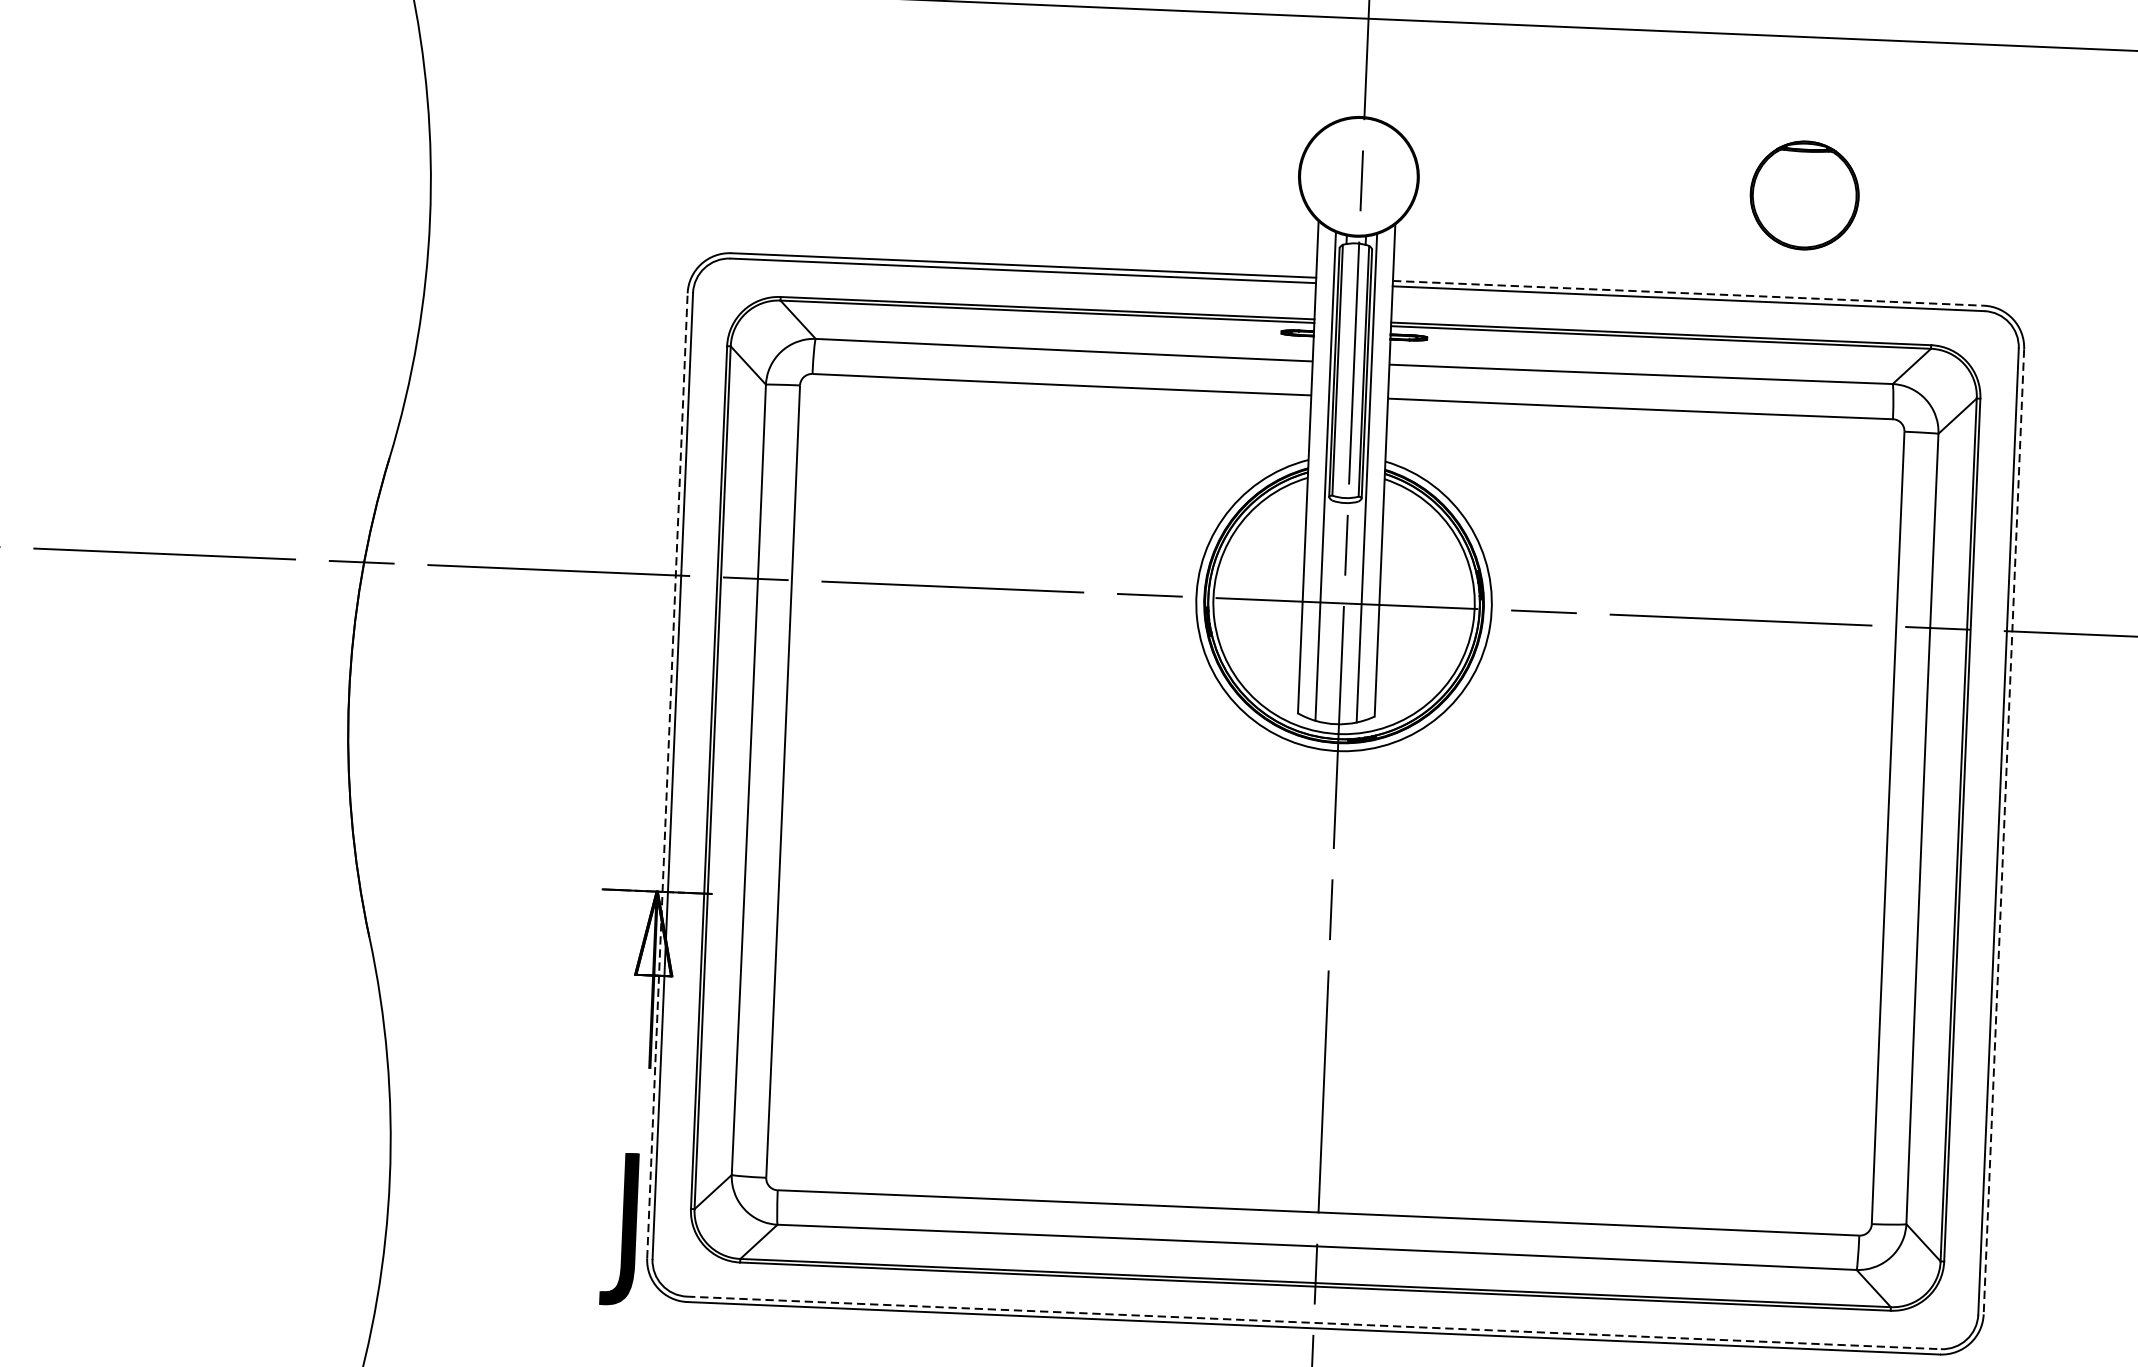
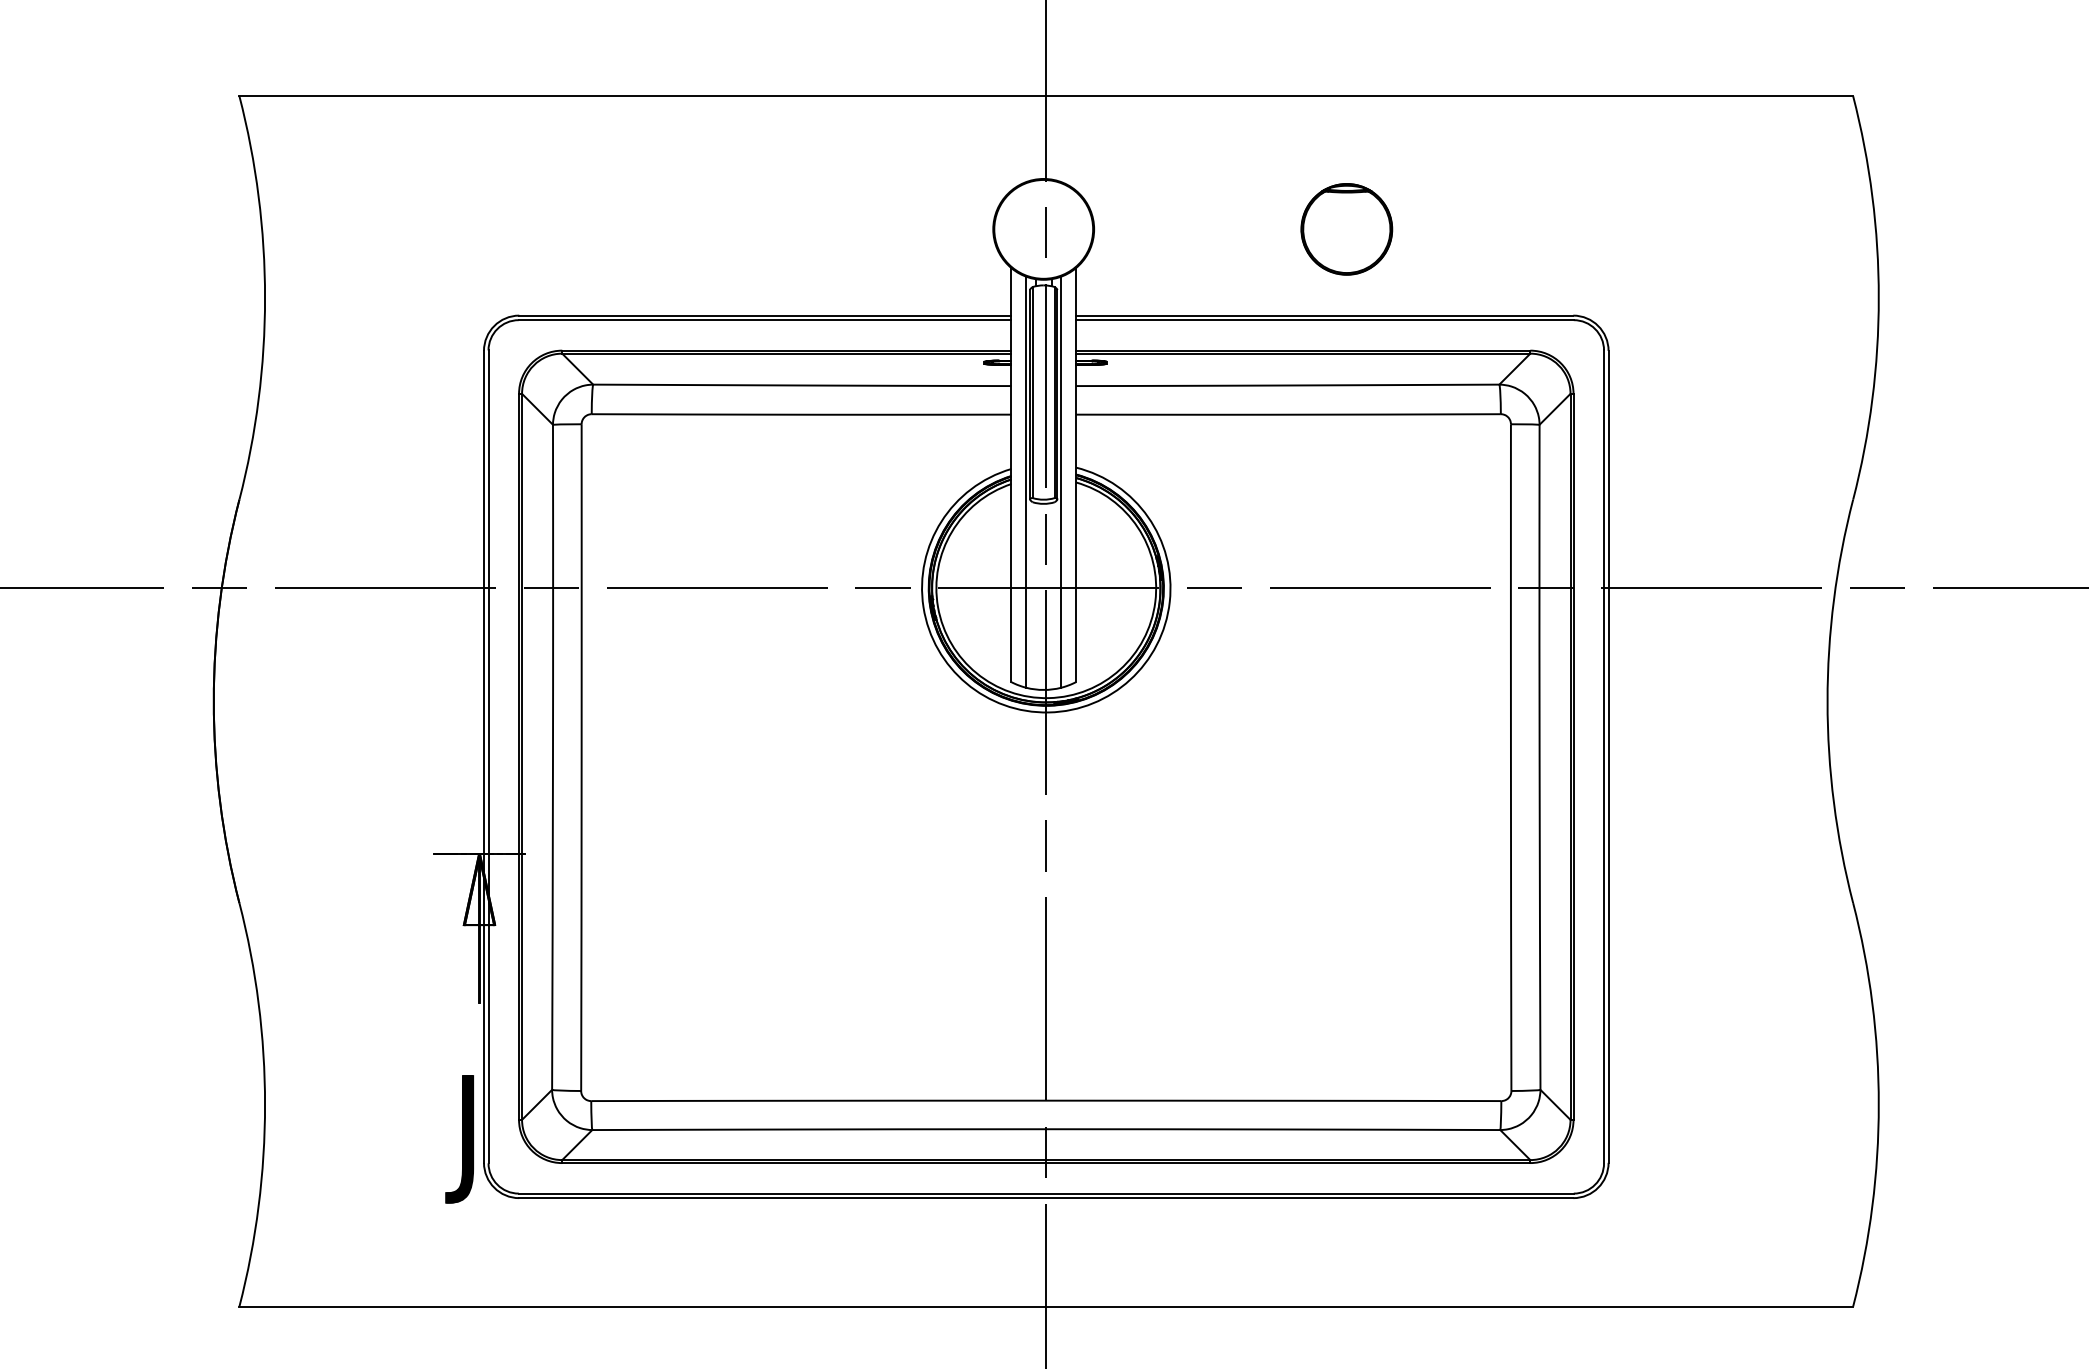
part: (1804, 195) -> (1346, 229), moved
line: (1688, 293) -> (1324, 315), dashed -> solid
line: (668, 775) -> (484, 756), dashed -> solid
line: (2003, 831) -> (1608, 756), dashed -> solid
line: (1314, 1322) -> (1046, 1193), dashed -> solid

